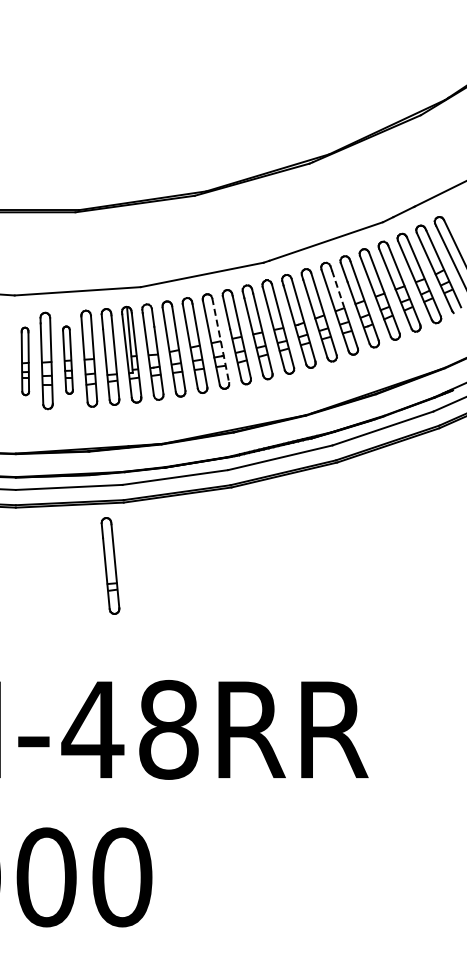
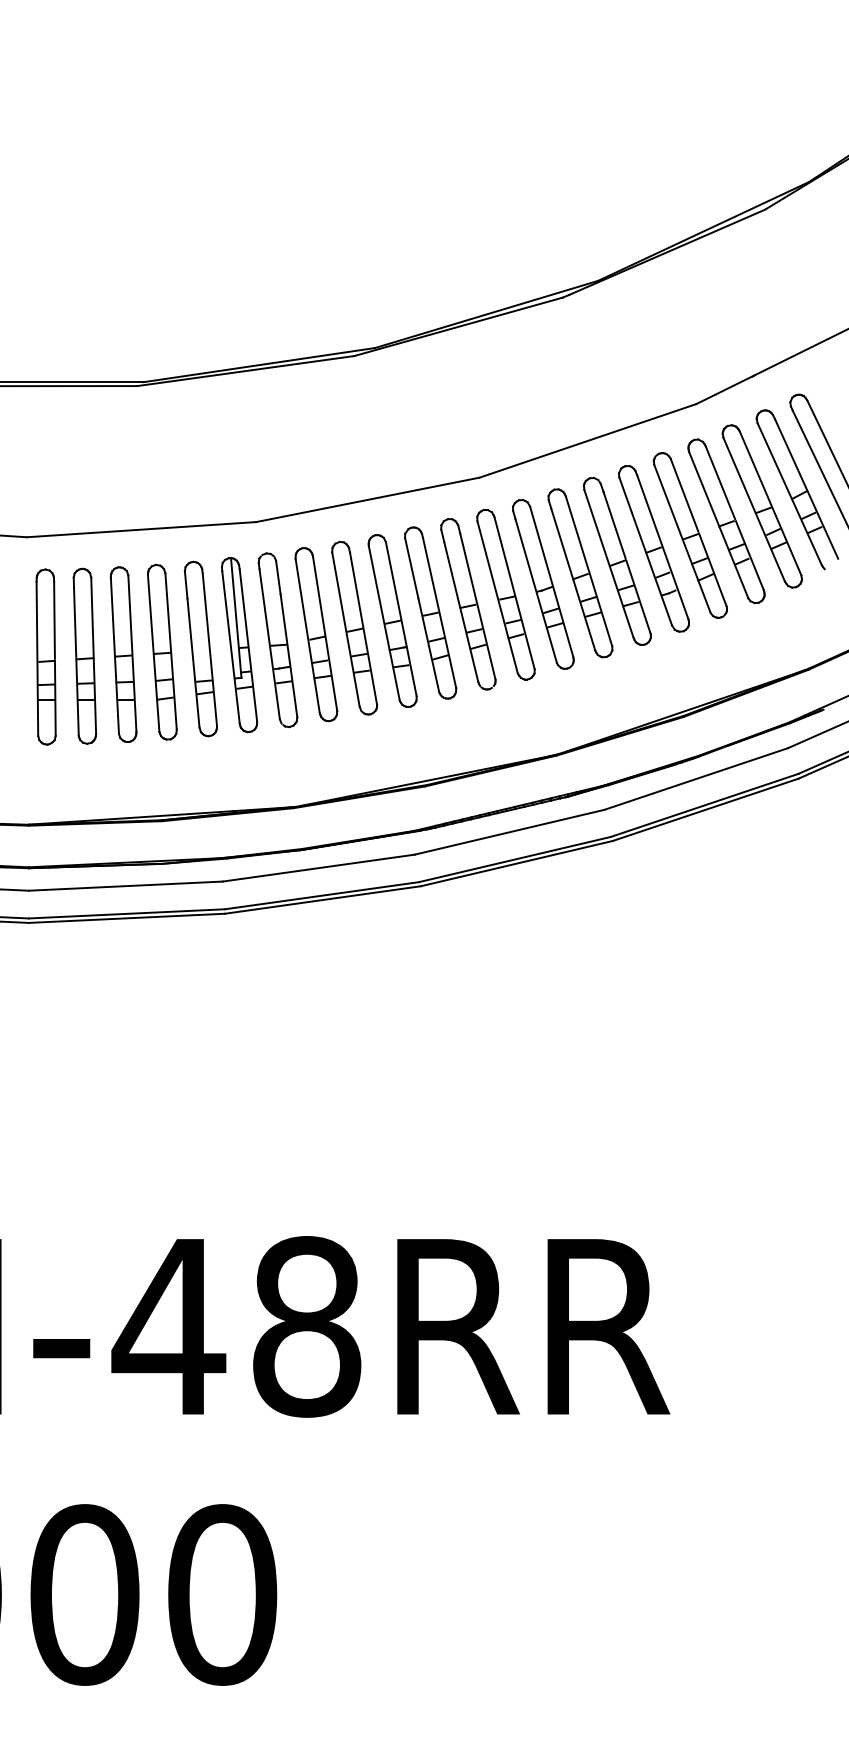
line: (338, 289) -> (615, 526), dashed -> solid
line: (220, 341) -> (400, 620), dashed -> solid
part: (67, 360) -> (122, 655), size x1.43
part: (25, 361) -> (46, 657), size x1.43
part: (110, 565) -> (200, 1028), removed

